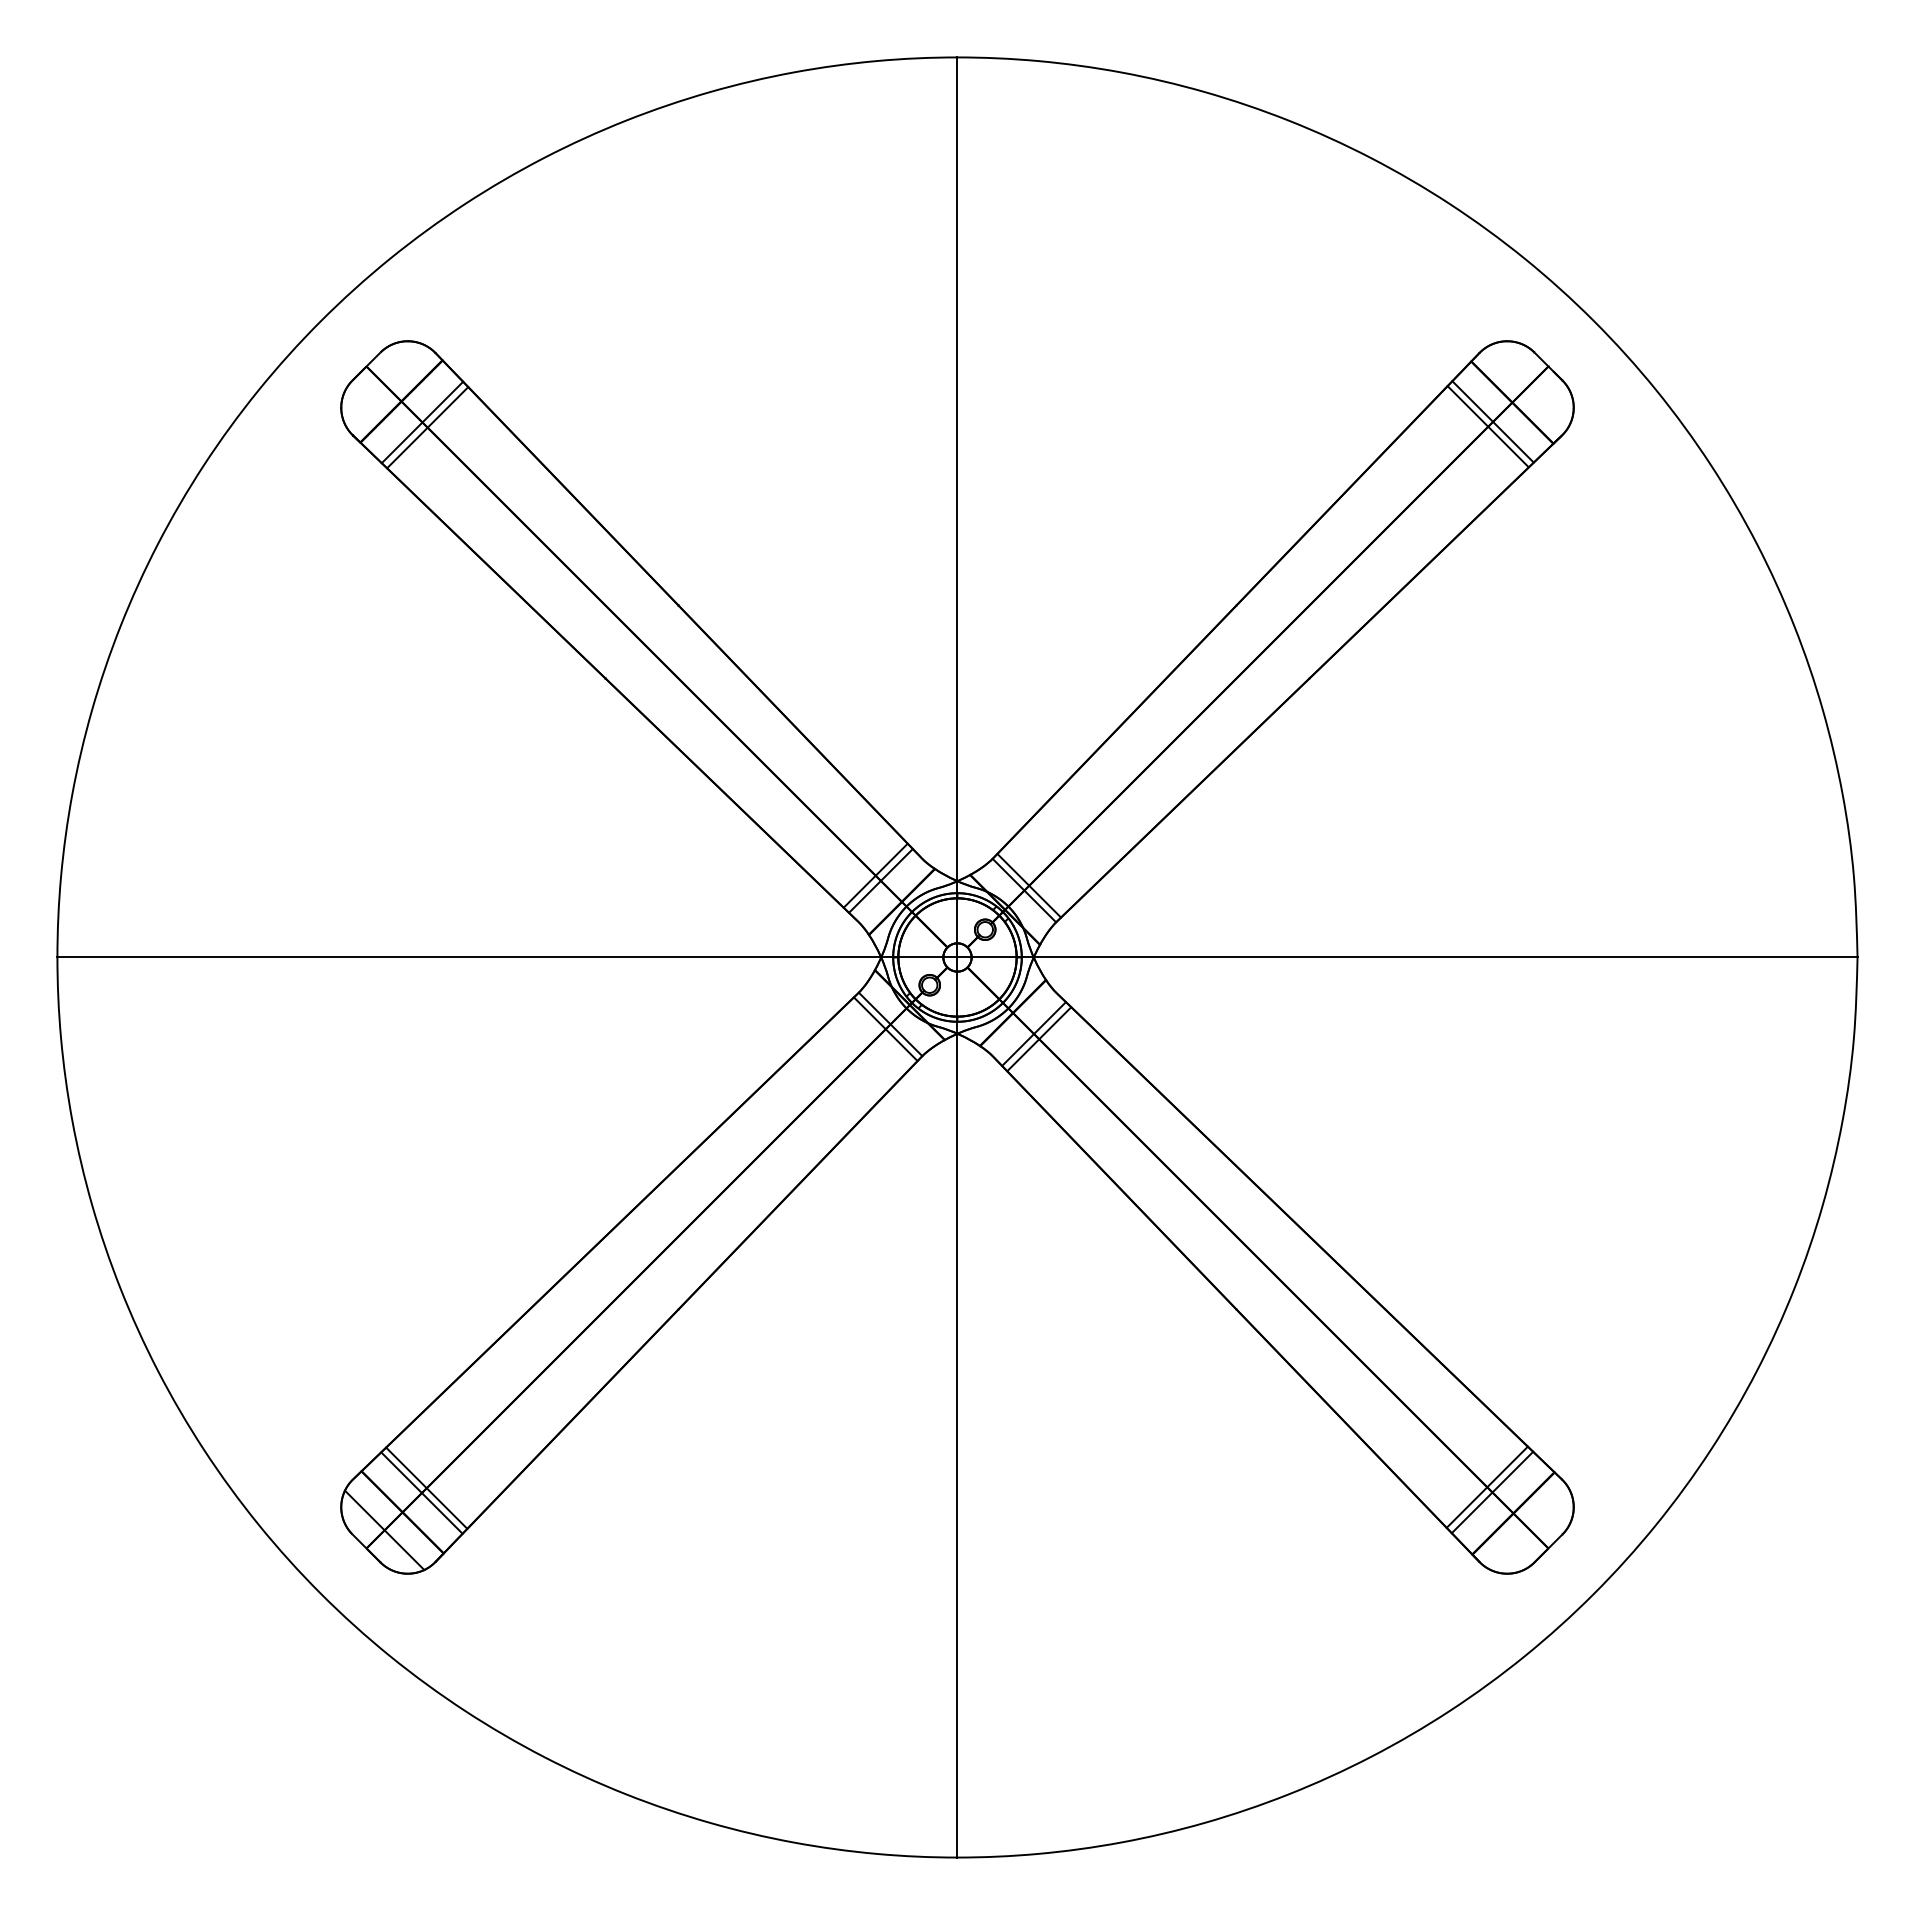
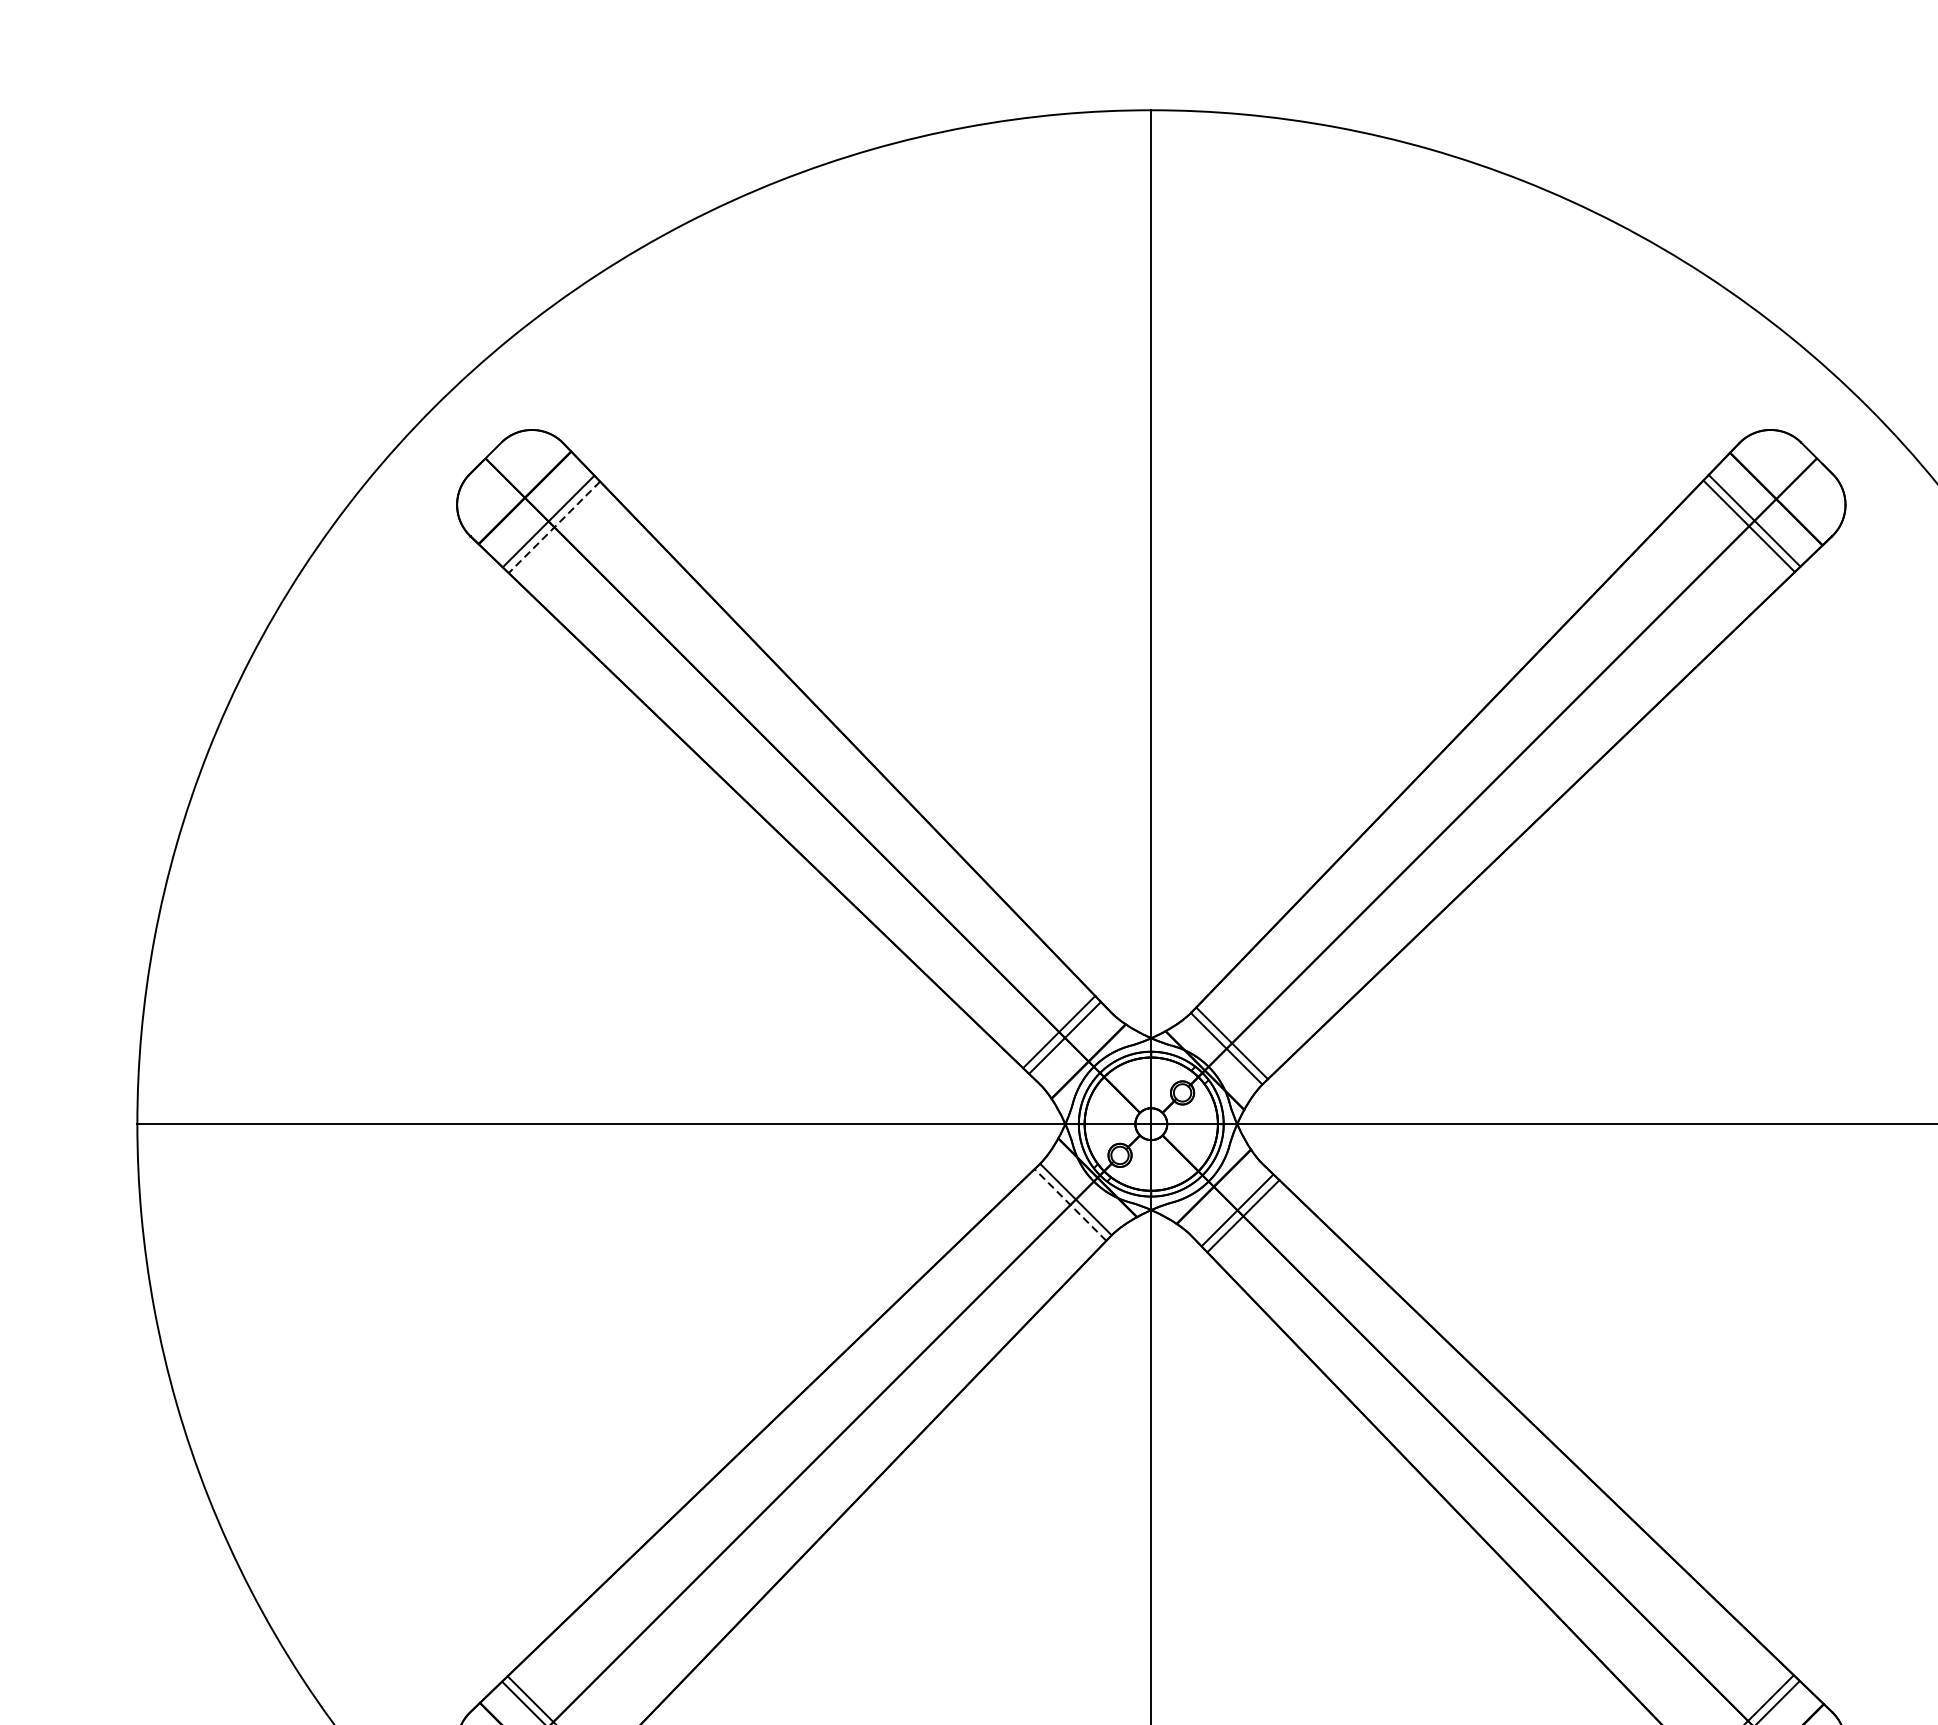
line: (427, 428) -> (554, 528), solid -> dashed
line: (885, 1028) -> (1070, 1204), solid -> dashed

